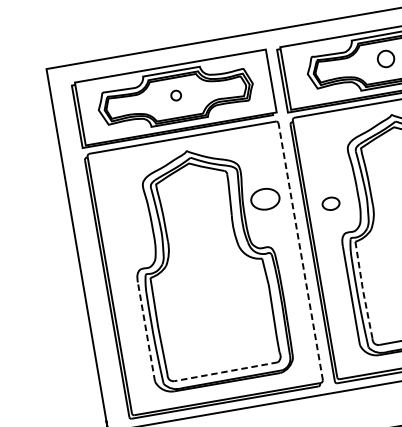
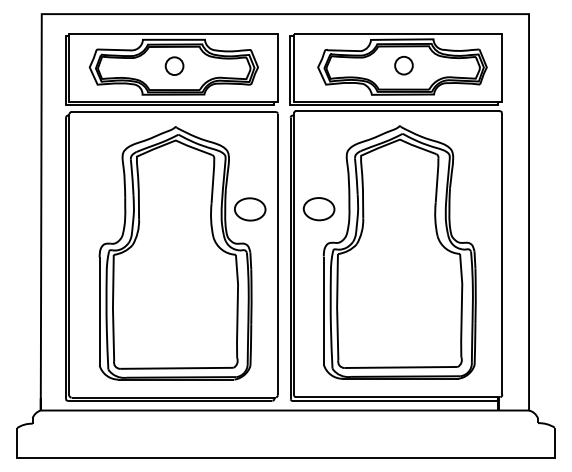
circle: (176, 95) -> (174, 65), size x1.67
part: (265, 199) -> (250, 209), moved
part: (330, 204) -> (318, 209), size x1.67
line: (301, 251) -> (278, 254), dashed -> solid
line: (363, 290) -> (337, 307), dashed -> solid
line: (146, 331) -> (99, 310), dashed -> solid
line: (225, 371) -> (176, 368), dashed -> solid

